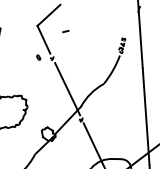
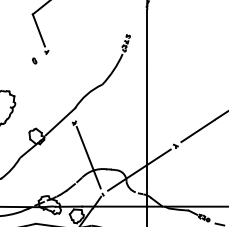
line: (66, 31) -> (64, 22), removed
part: (38, 57) -> (34, 60), moved
line: (67, 89) -> (61, 87), removed

